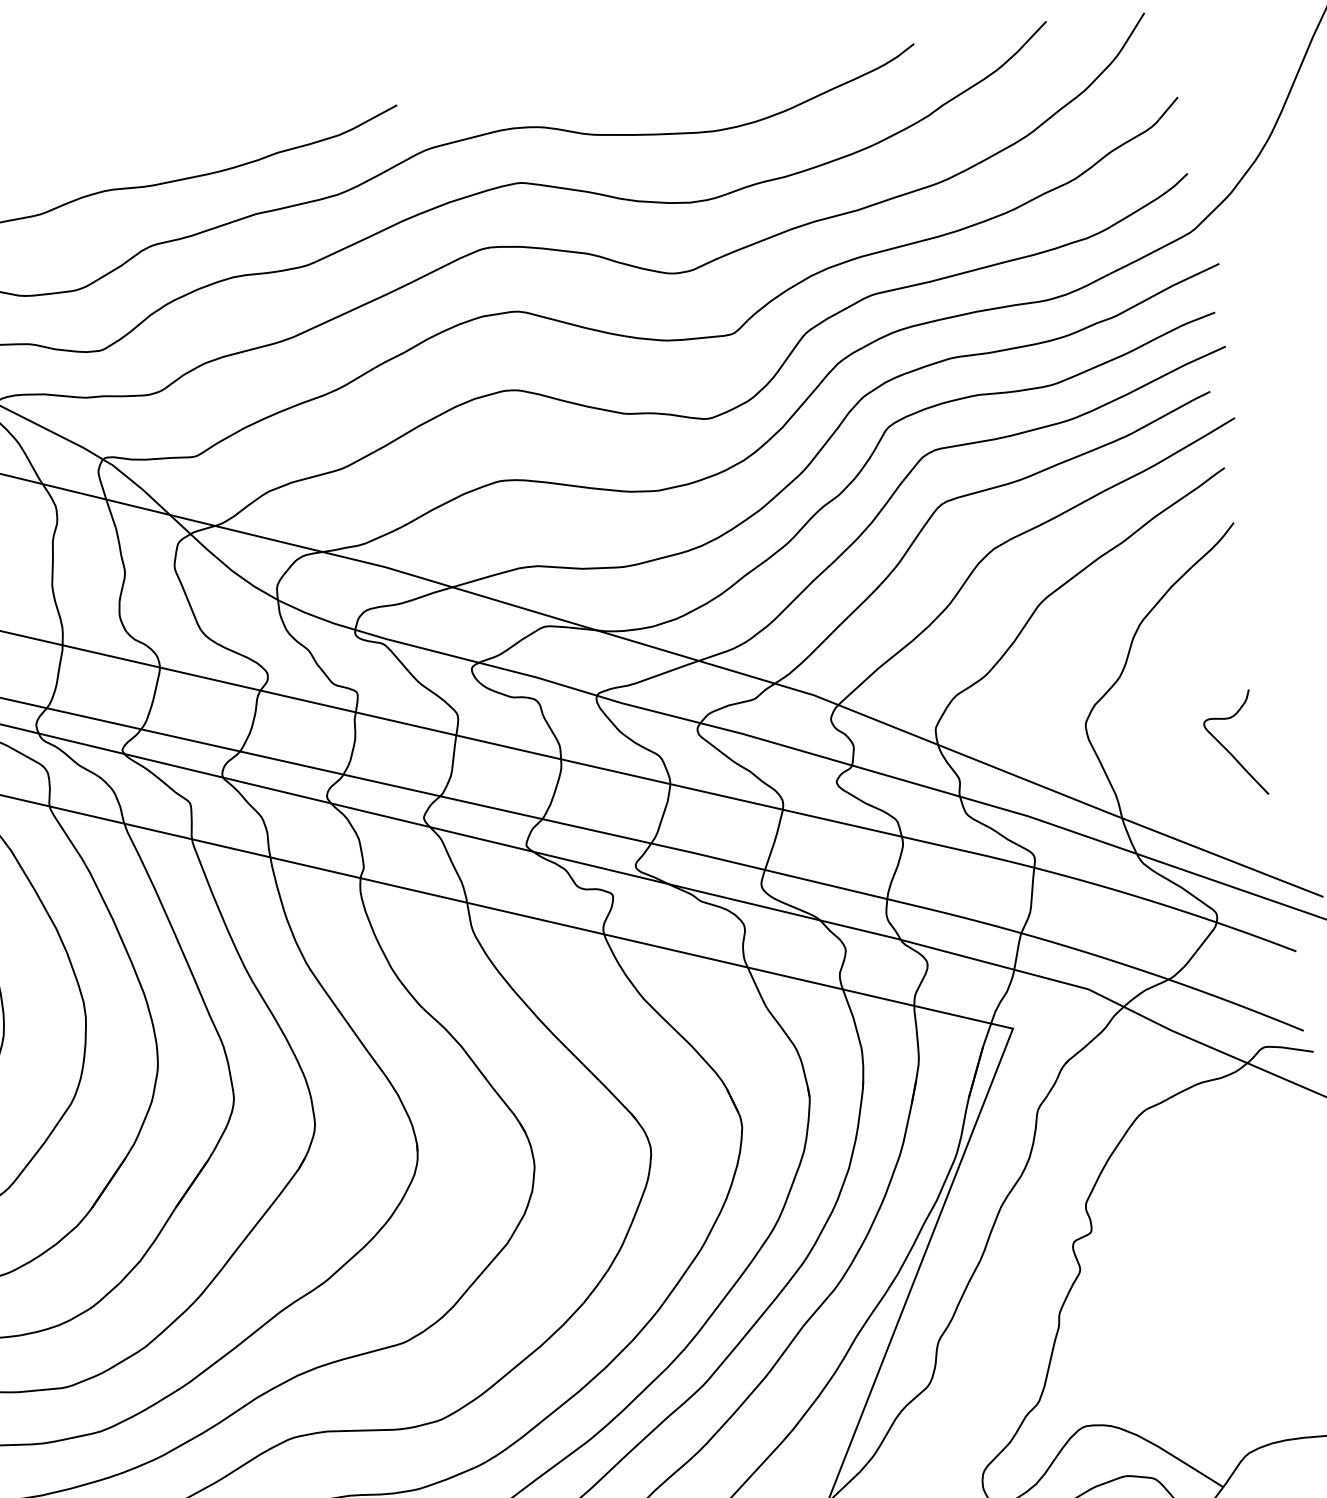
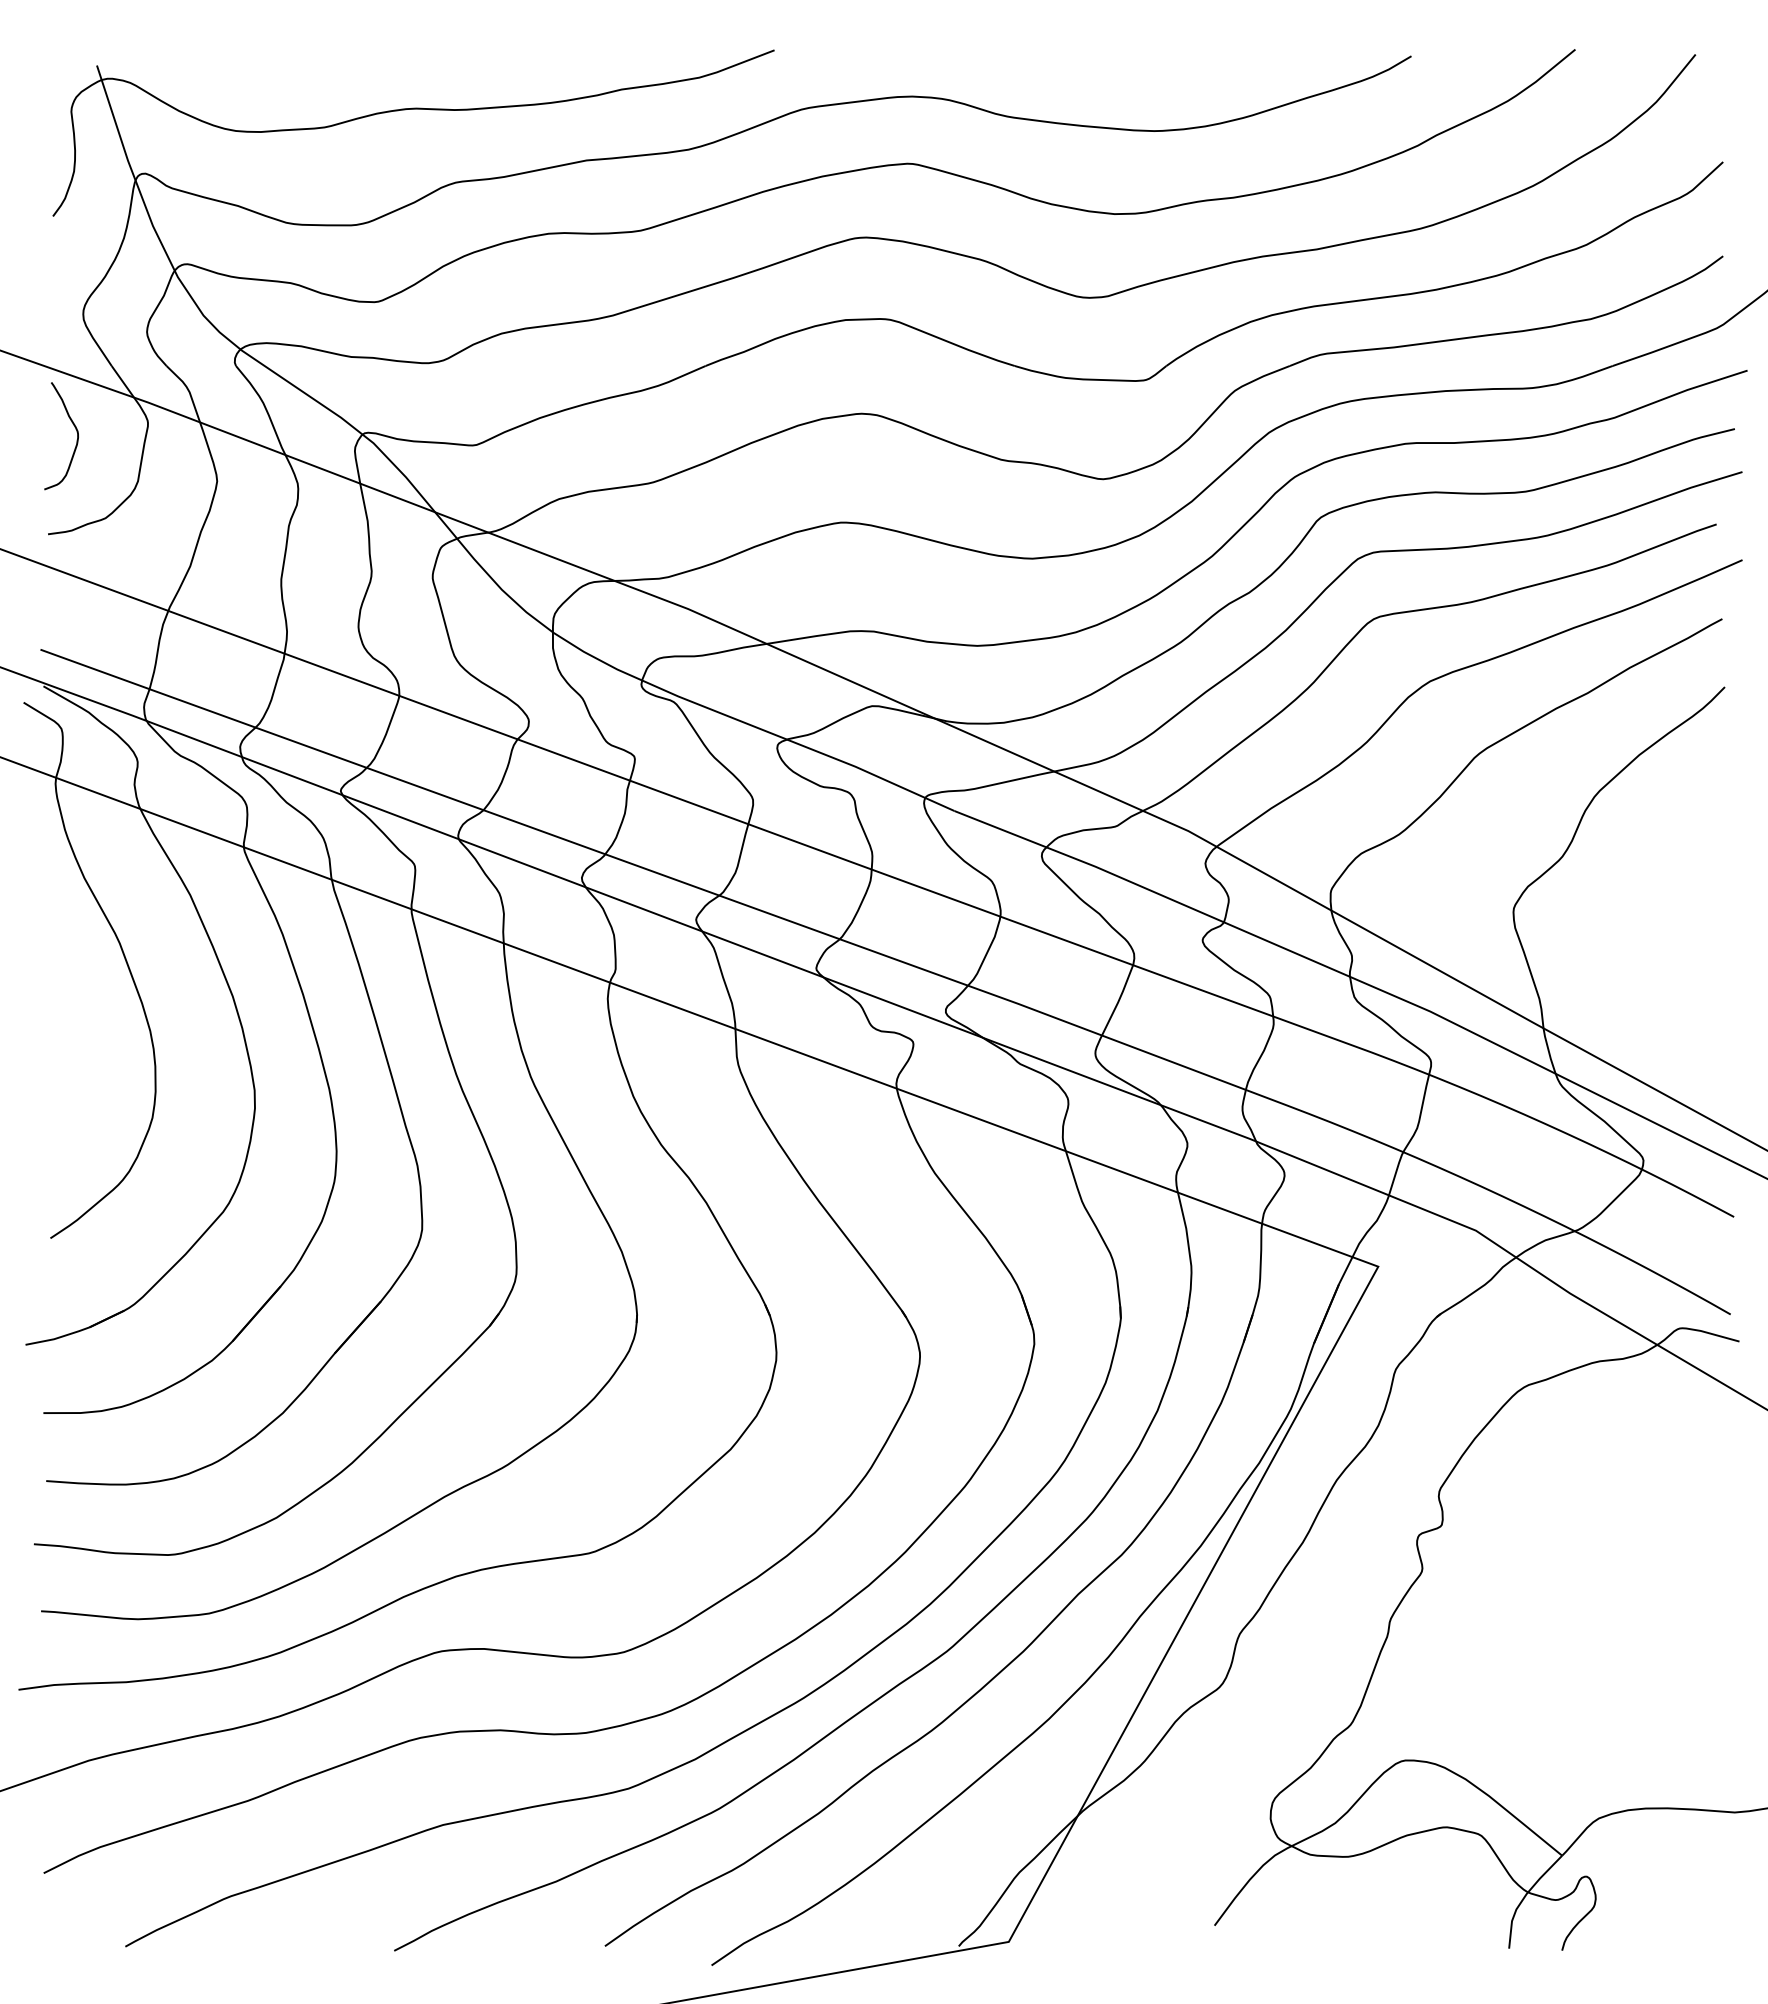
curve: (1227, 749) -> (1682, 961), removed

